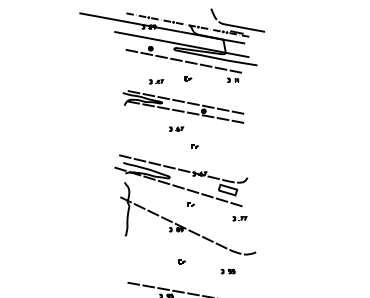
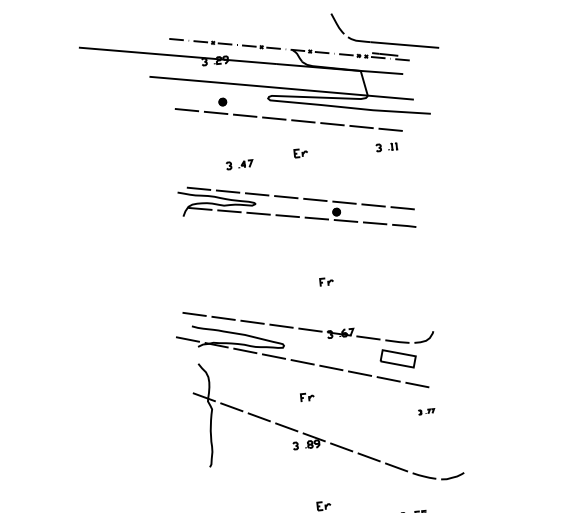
part: (176, 128) -> (287, 250), removed
part: (191, 204) -> (307, 395), moved
part: (239, 218) -> (425, 411), size x0.6

